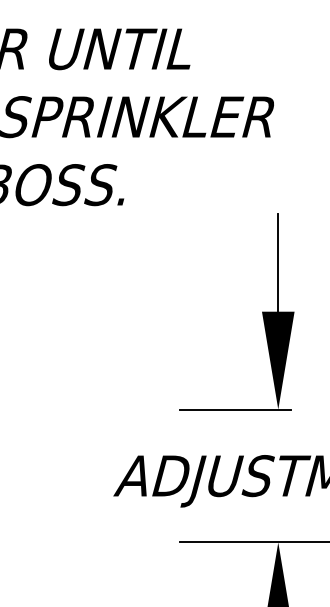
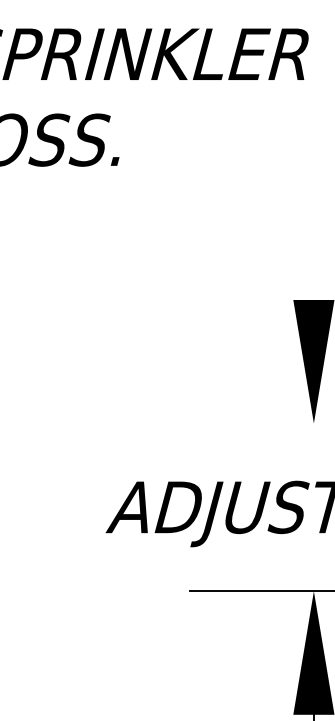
line: (278, 262) -> (314, 237), removed
line: (235, 409) -> (259, 423), removed

